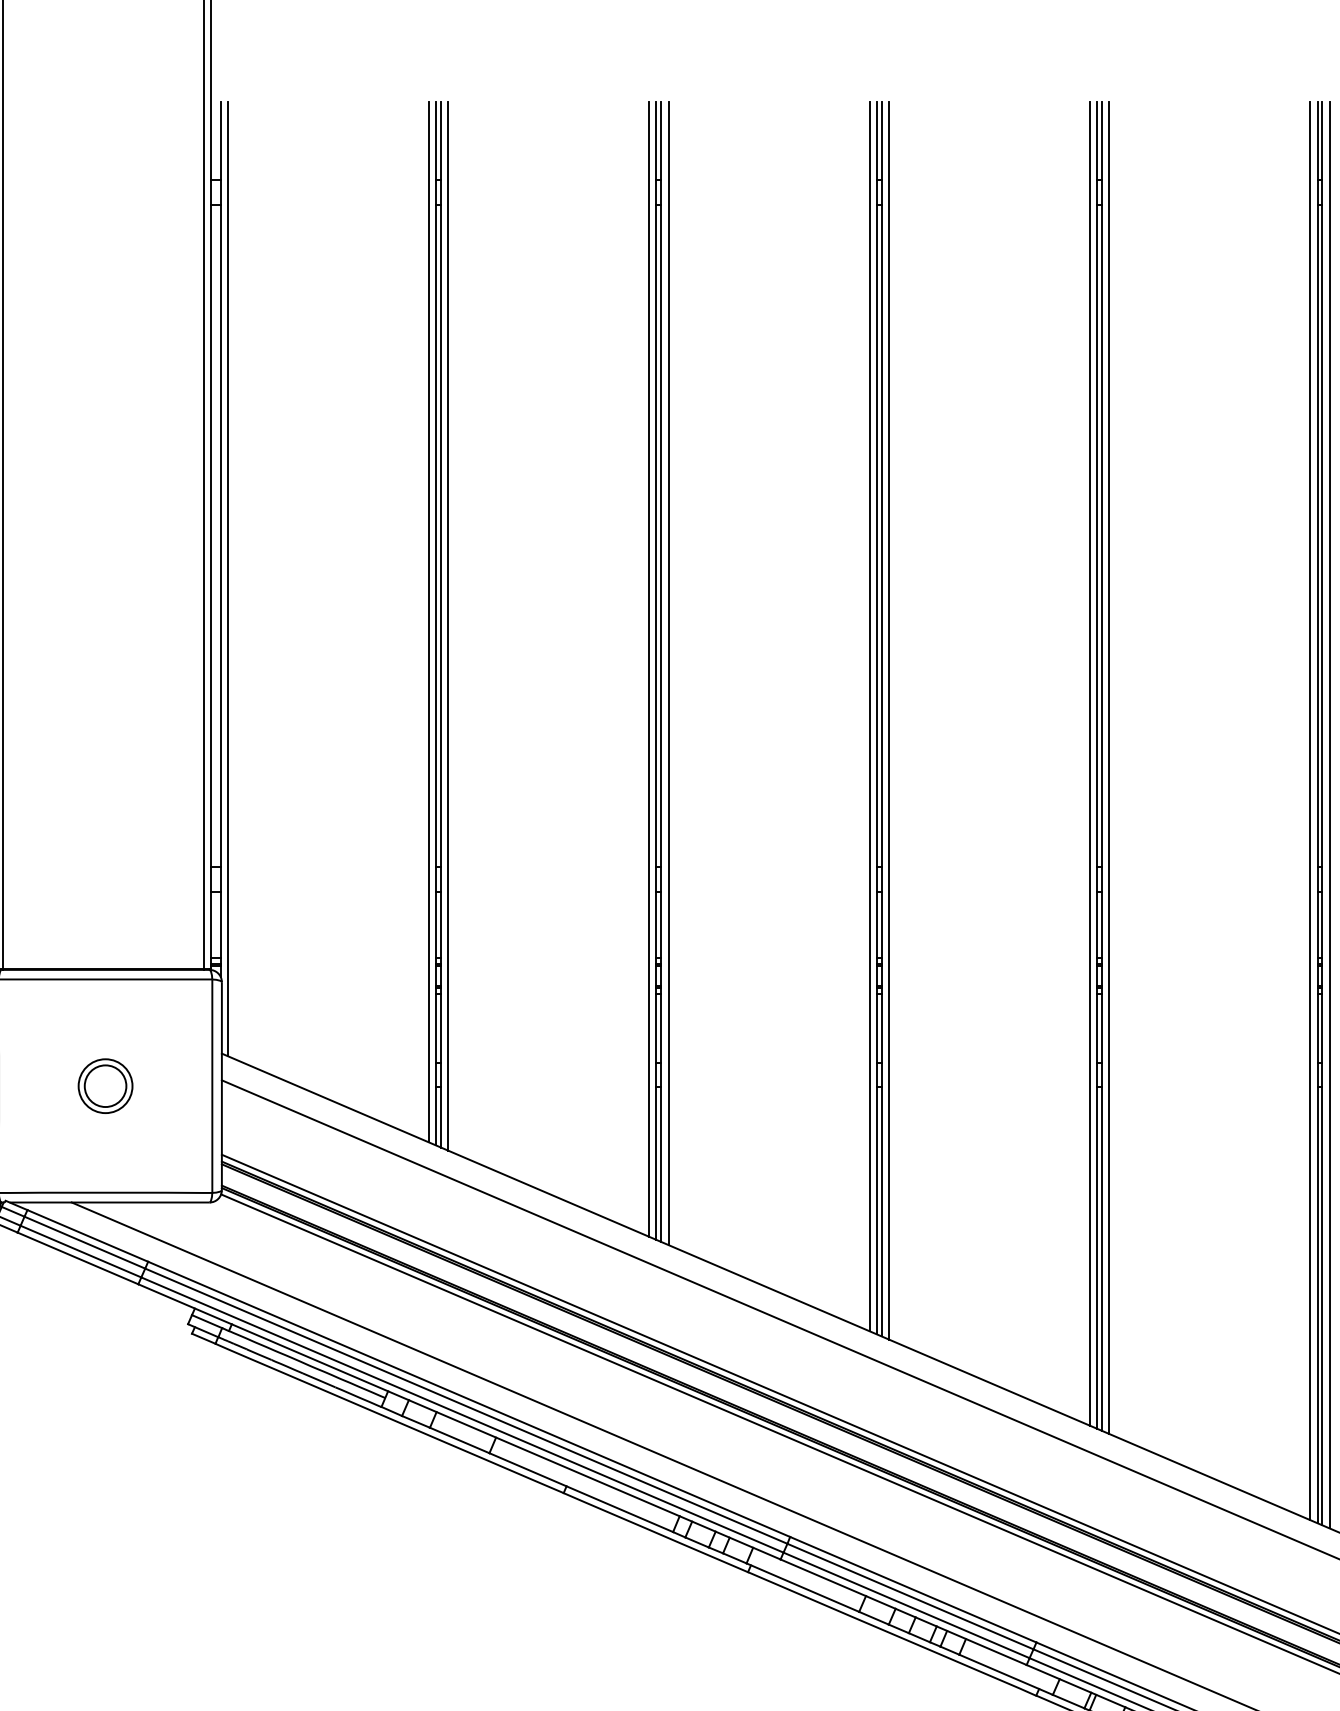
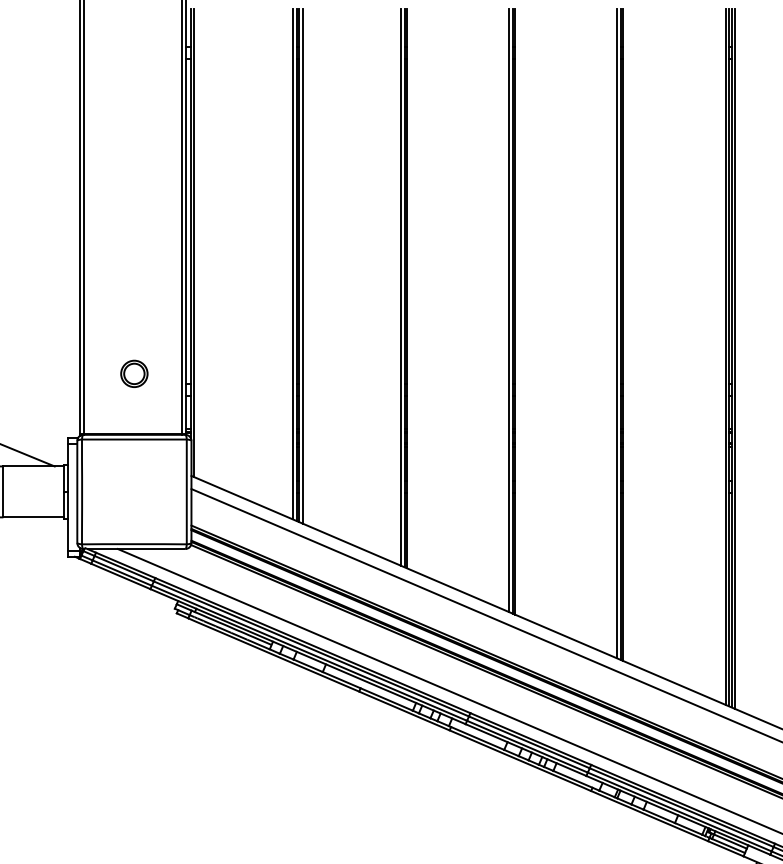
line: (668, 671) -> (410, 288), removed
line: (888, 720) -> (518, 312), removed
line: (1110, 767) -> (627, 335), removed
part: (105, 1085) -> (134, 373), moved

